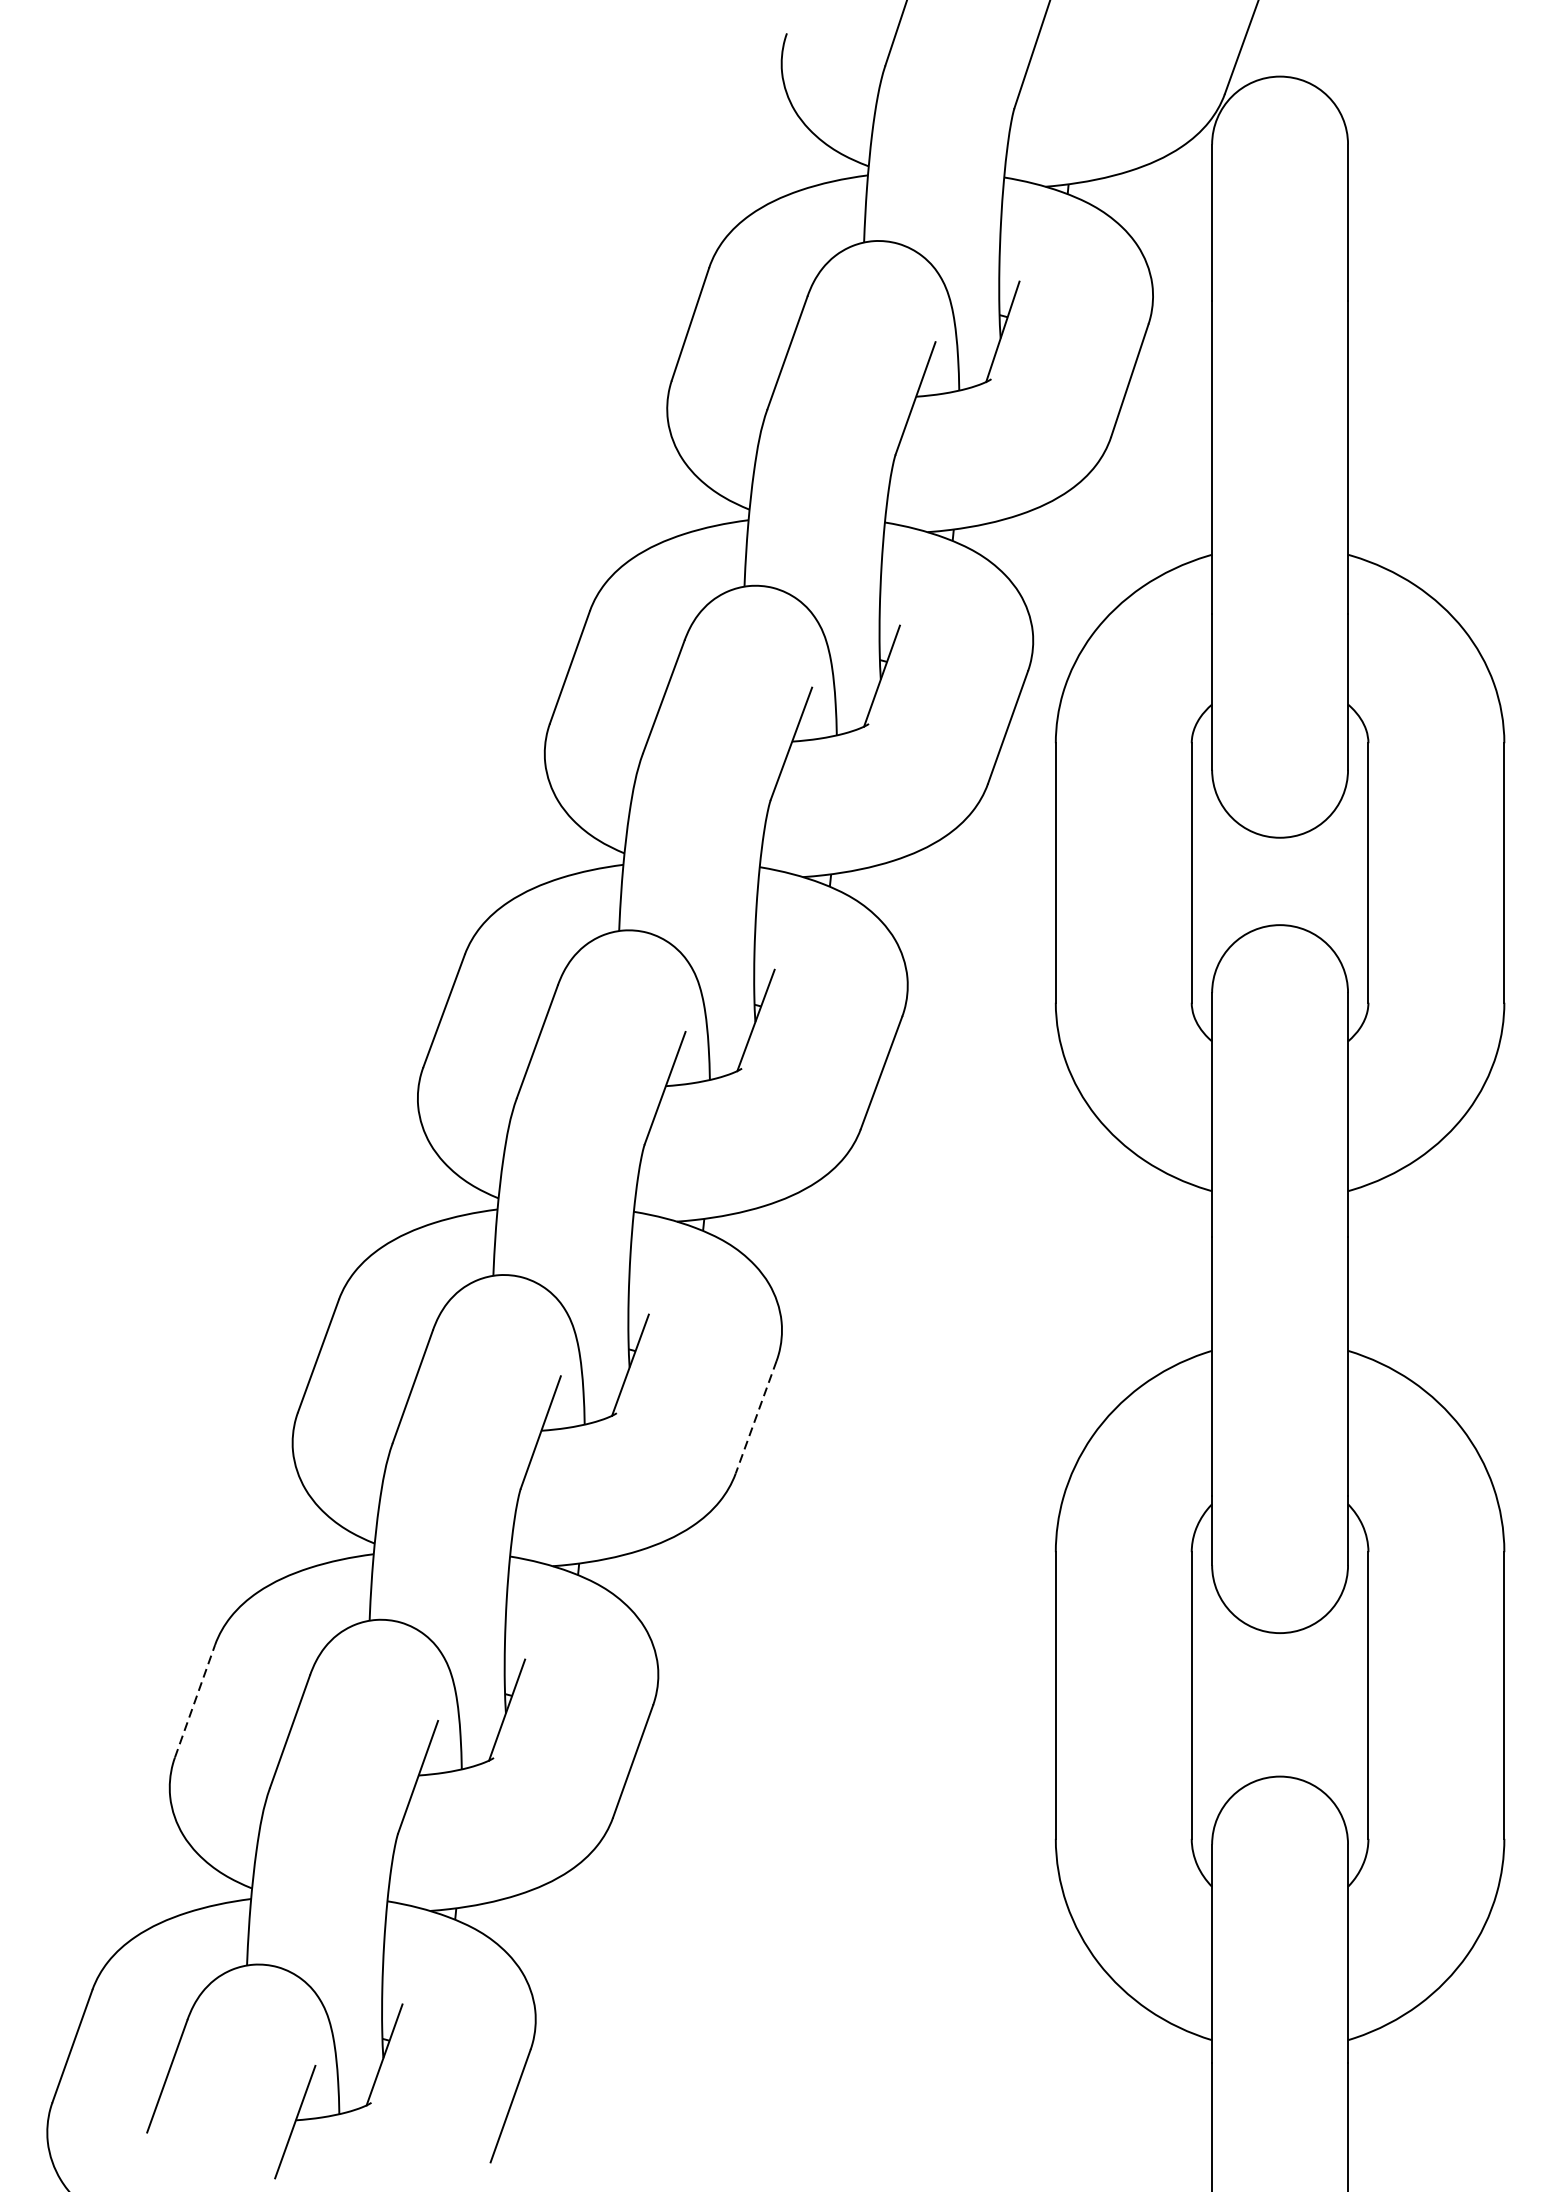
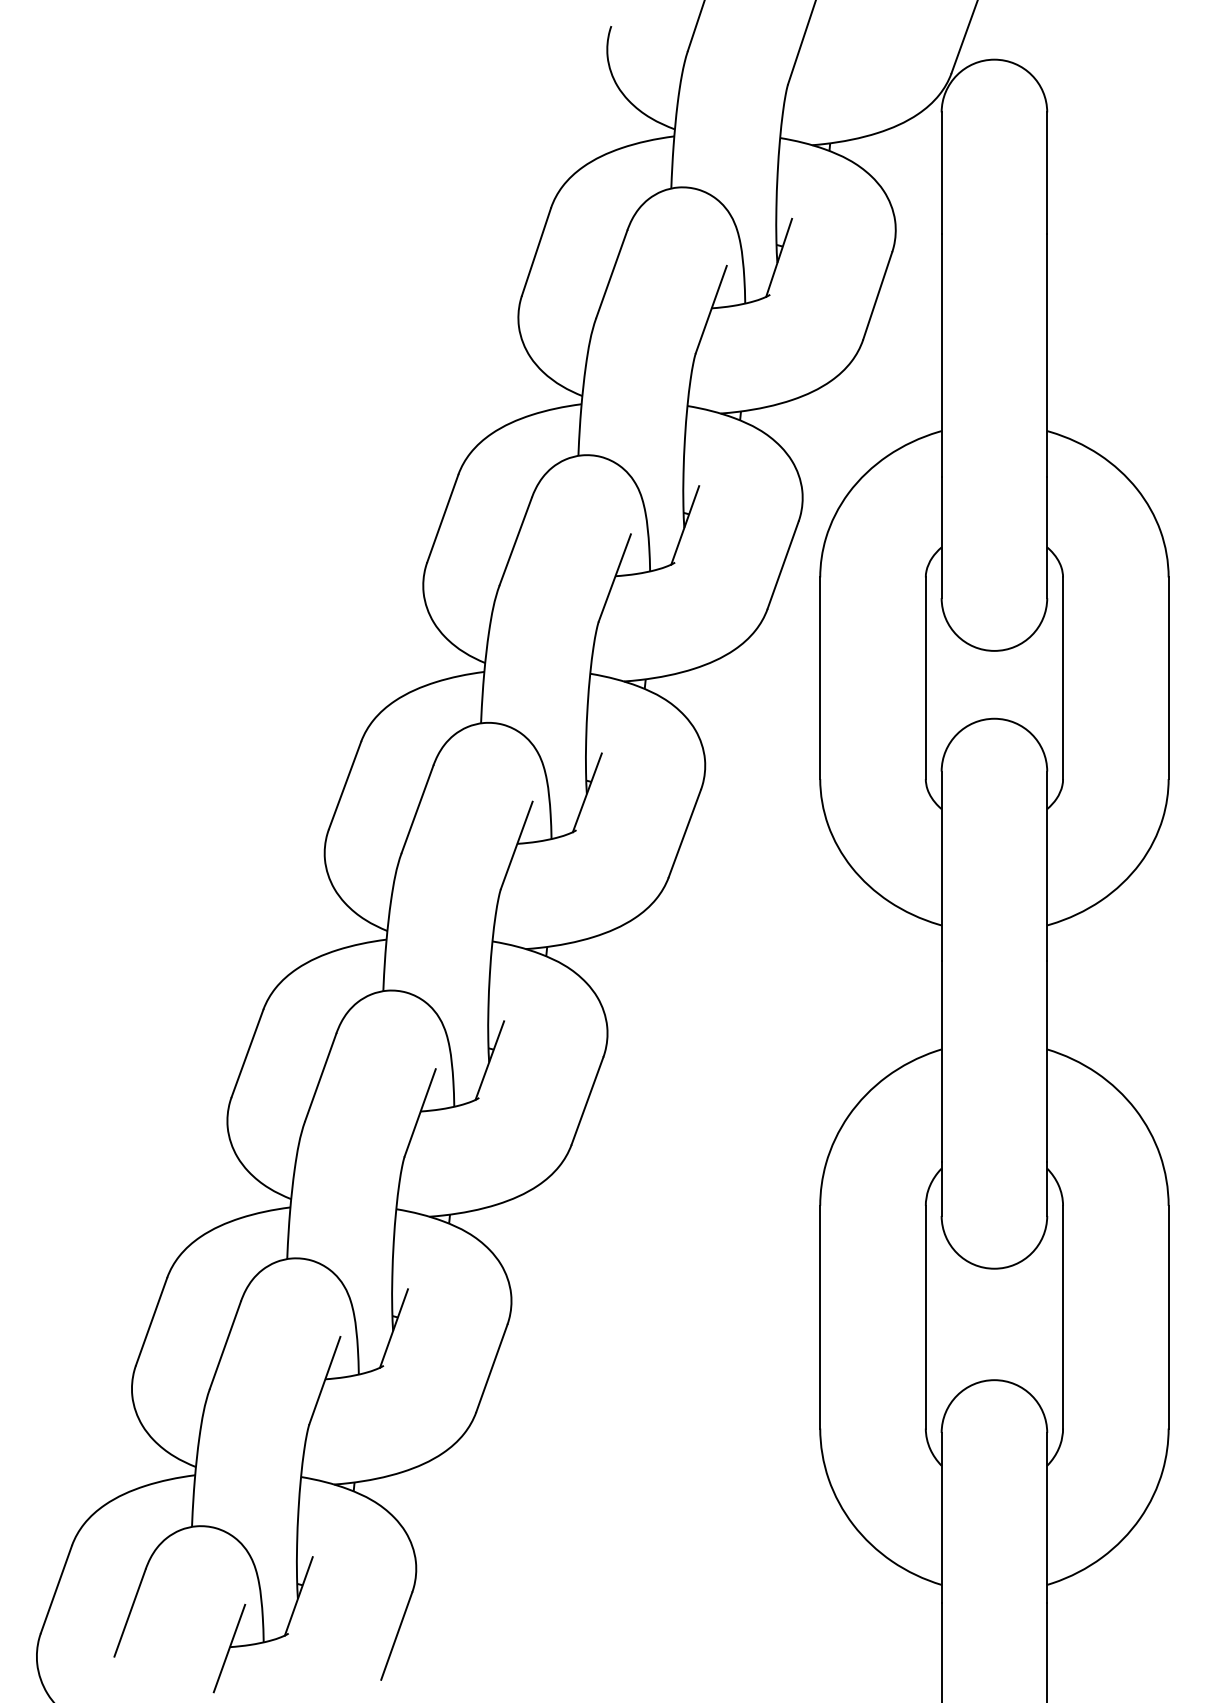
line: (756, 1417) -> (587, 1101), dashed -> solid
line: (194, 1701) -> (151, 1321), dashed -> solid

